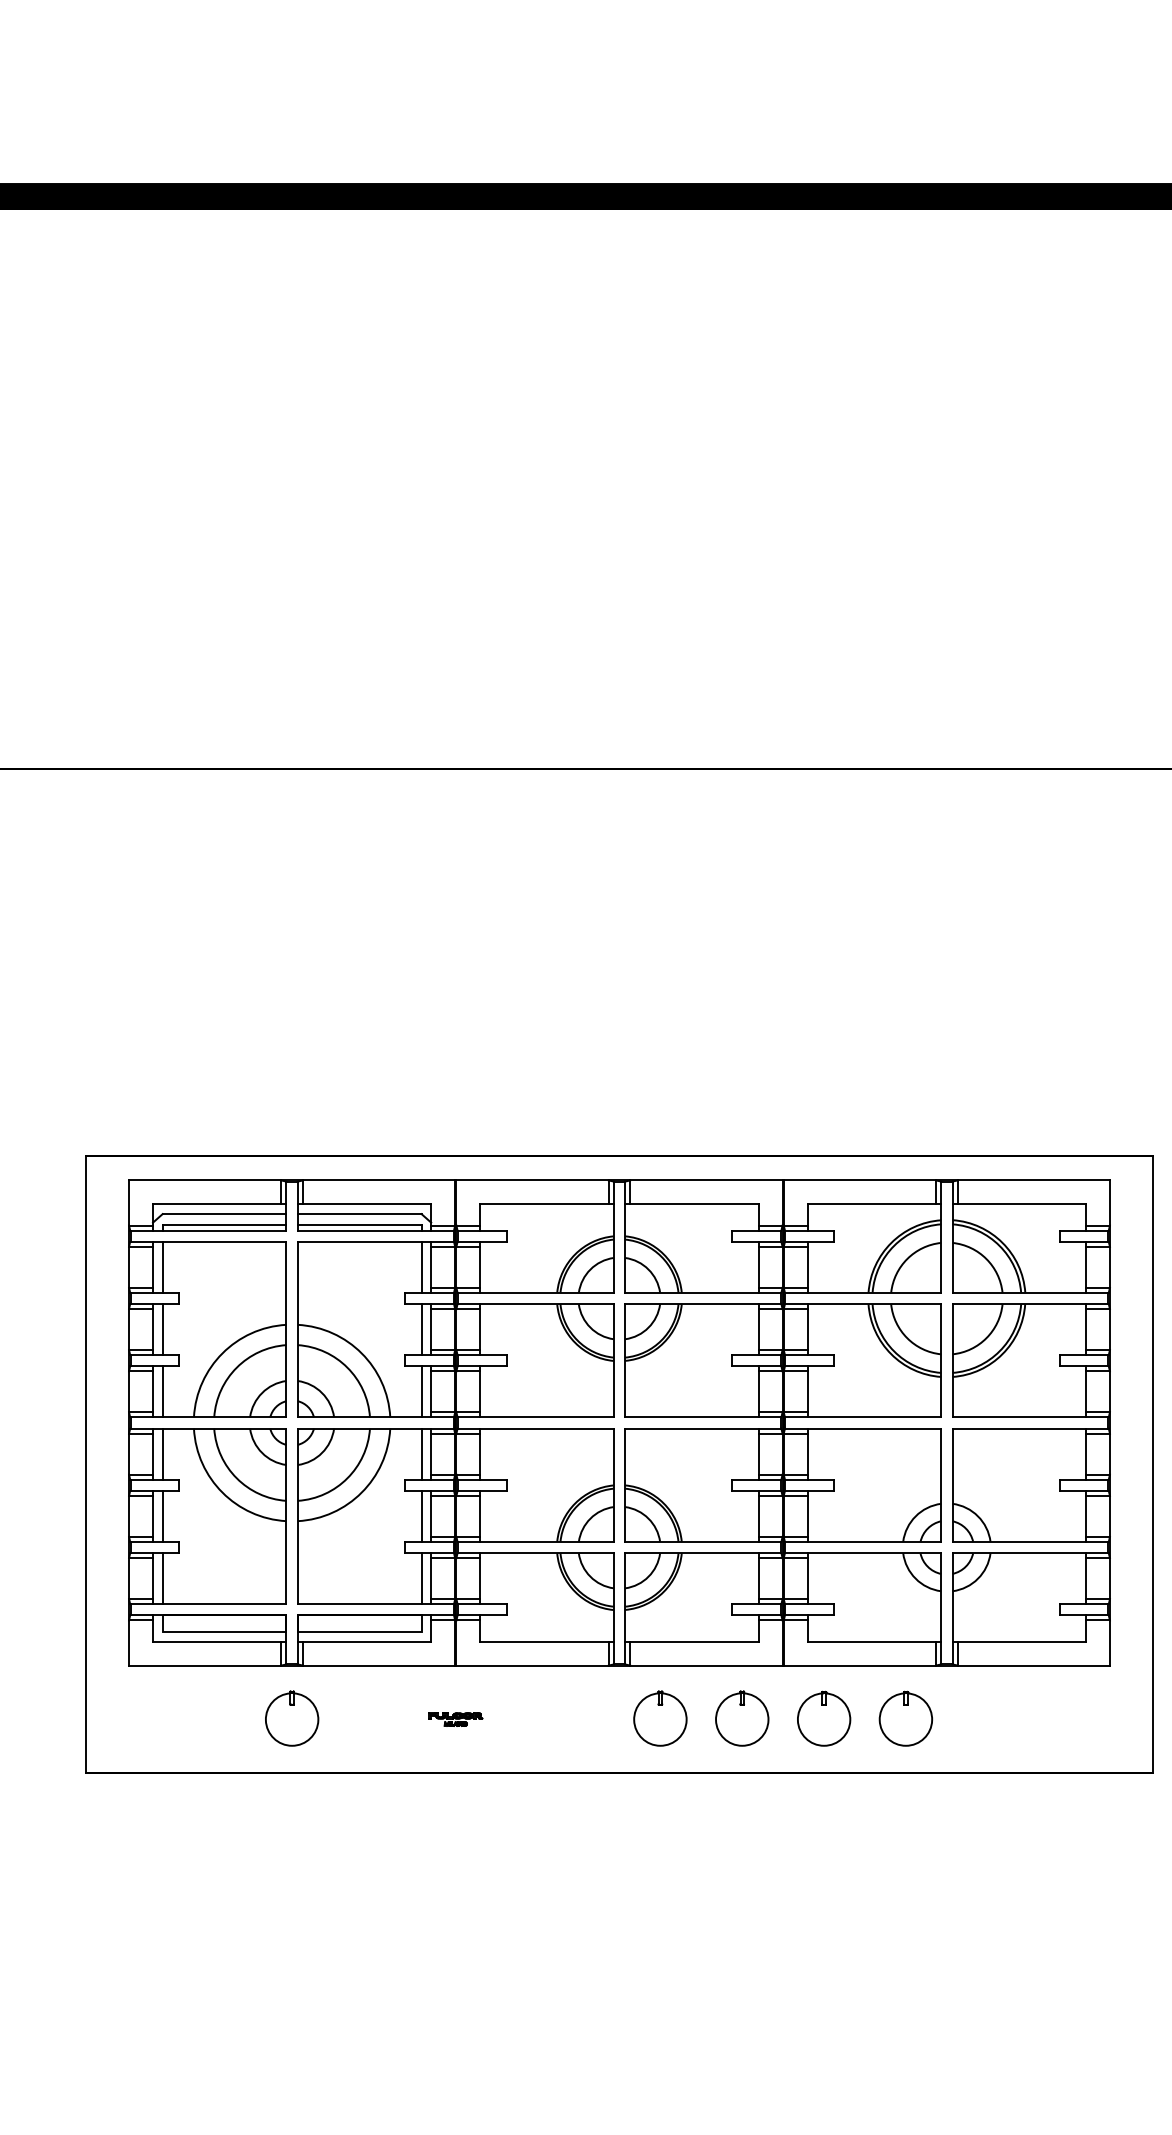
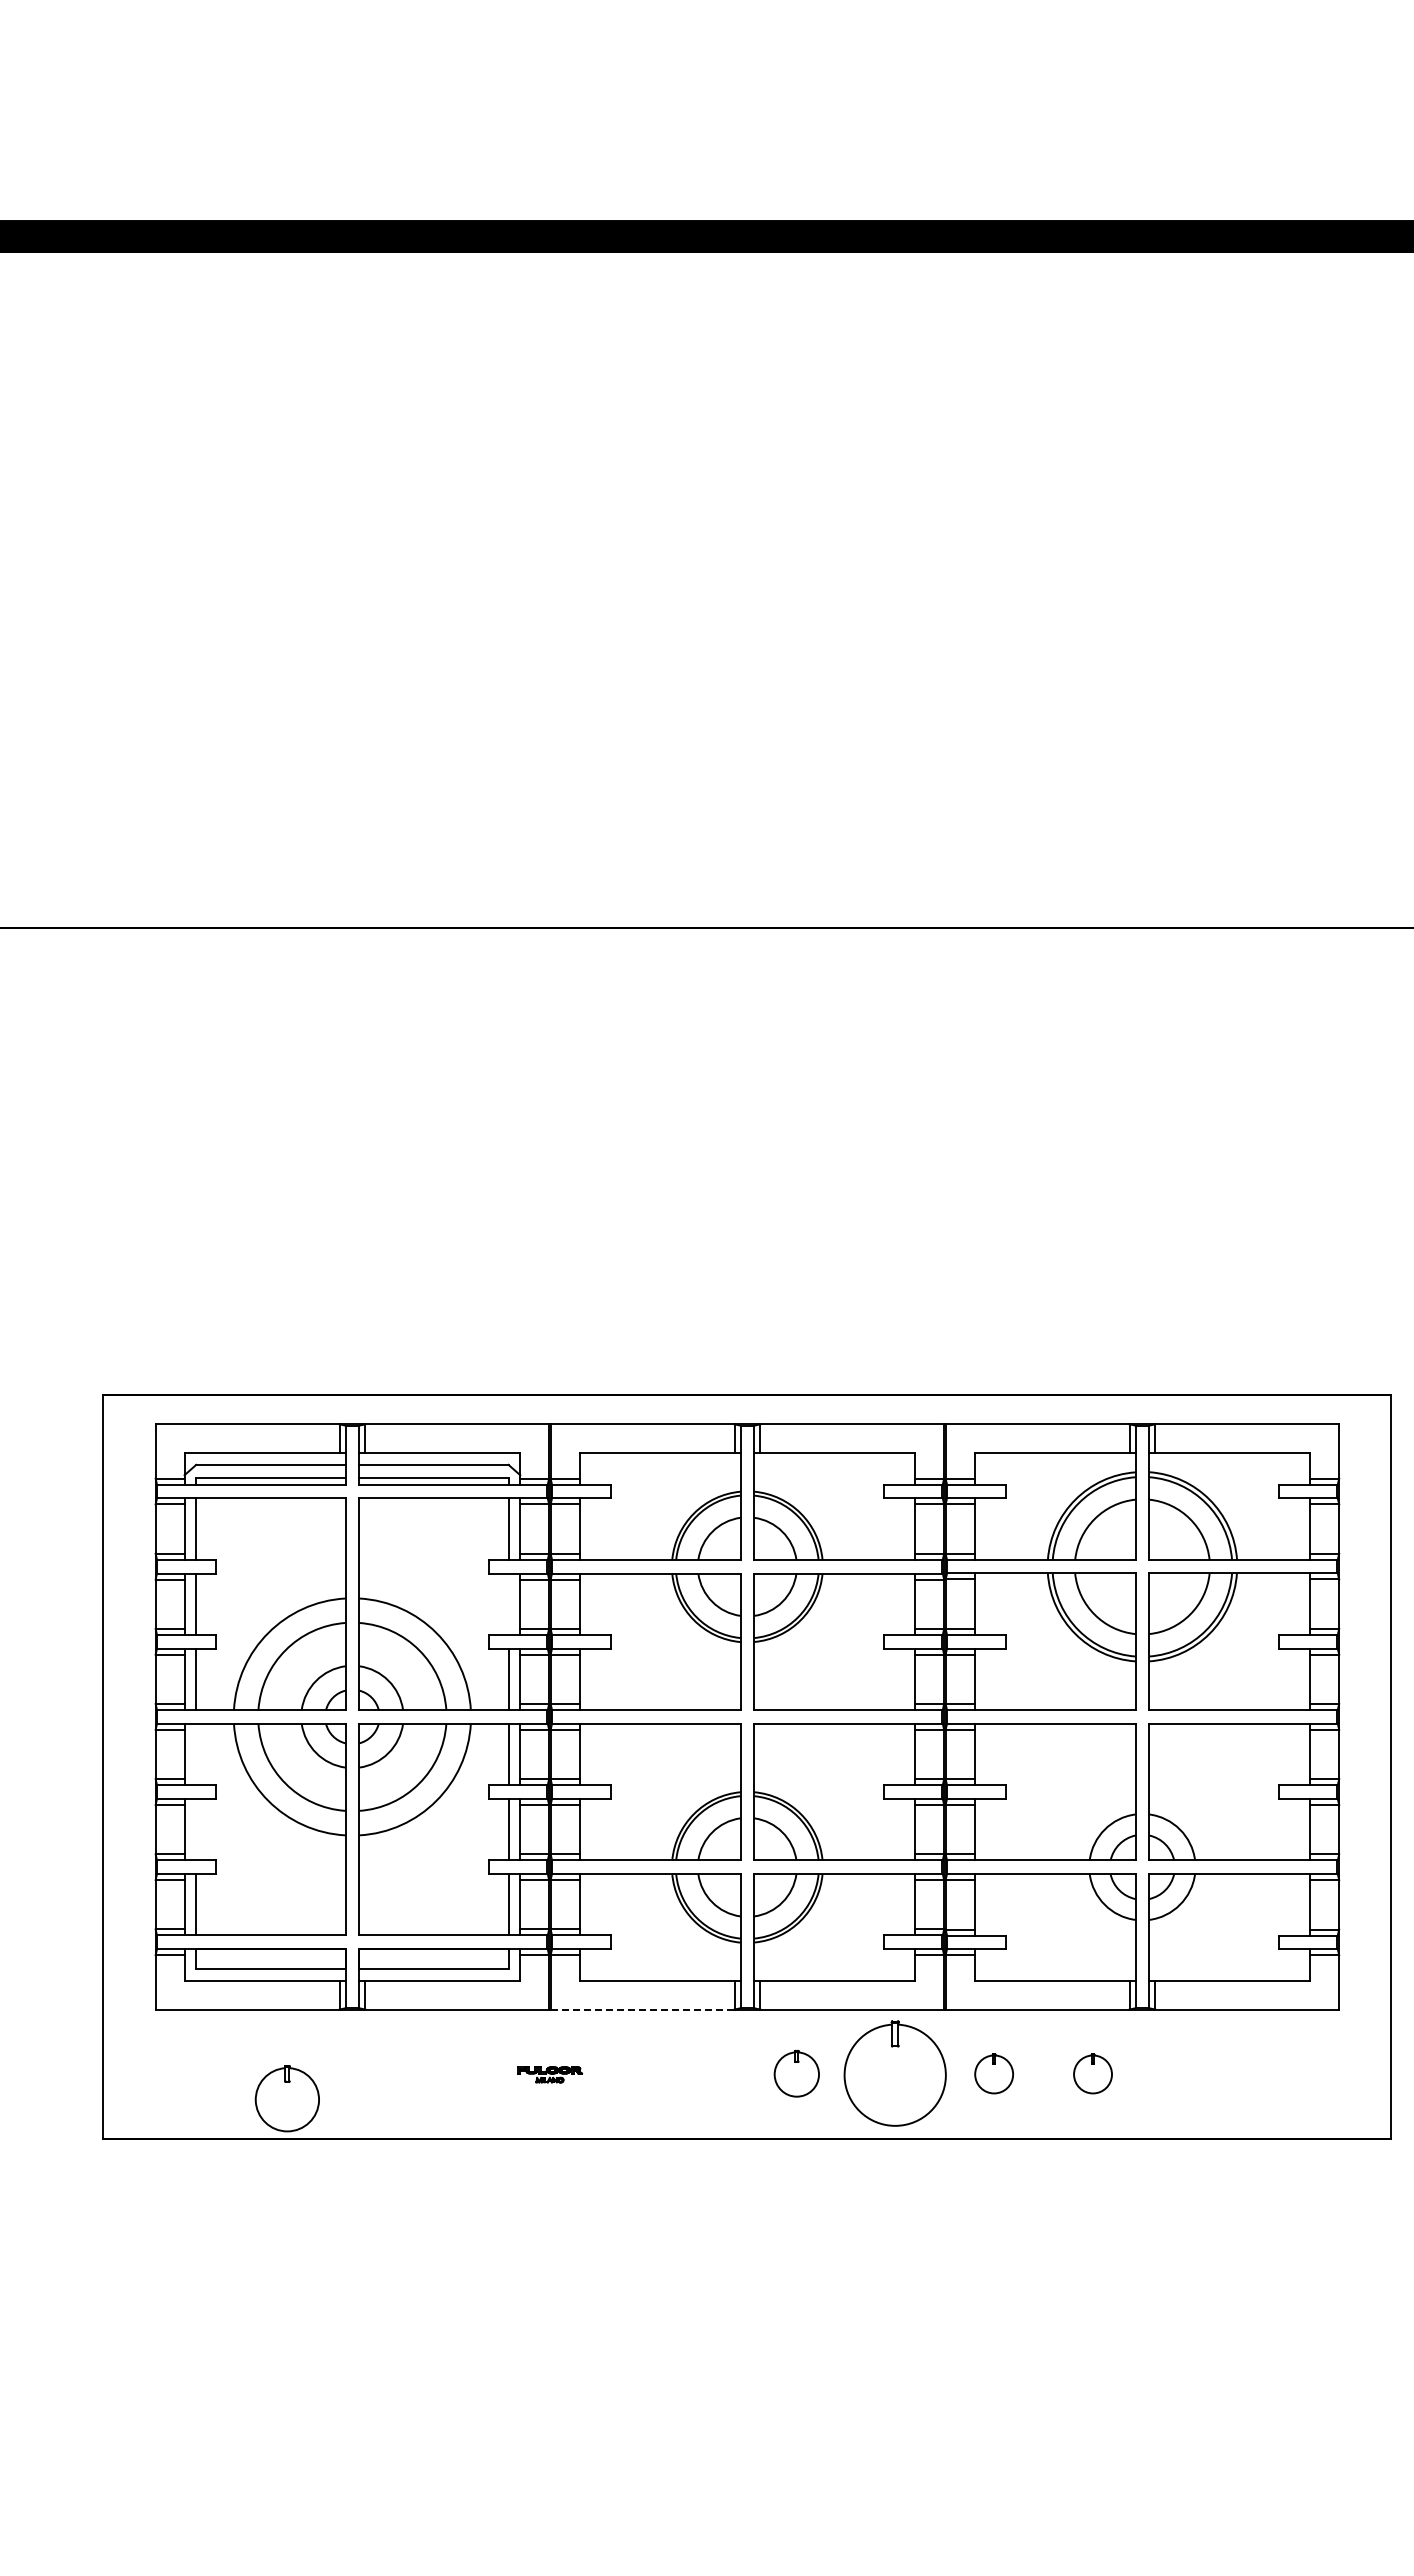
line: (421, 1328) -> (508, 1603), removed
line: (162, 1454) -> (196, 1754), removed
line: (162, 1516) -> (196, 1829), removed
line: (532, 1665) -> (642, 2009), solid -> dashed
part: (291, 1718) -> (286, 2098), moved
part: (660, 1718) -> (796, 2073), size x0.7
part: (742, 1718) -> (895, 2073), size x1.6
part: (823, 1718) -> (993, 2073), size x0.6
part: (905, 1718) -> (1092, 2073), size x0.6

